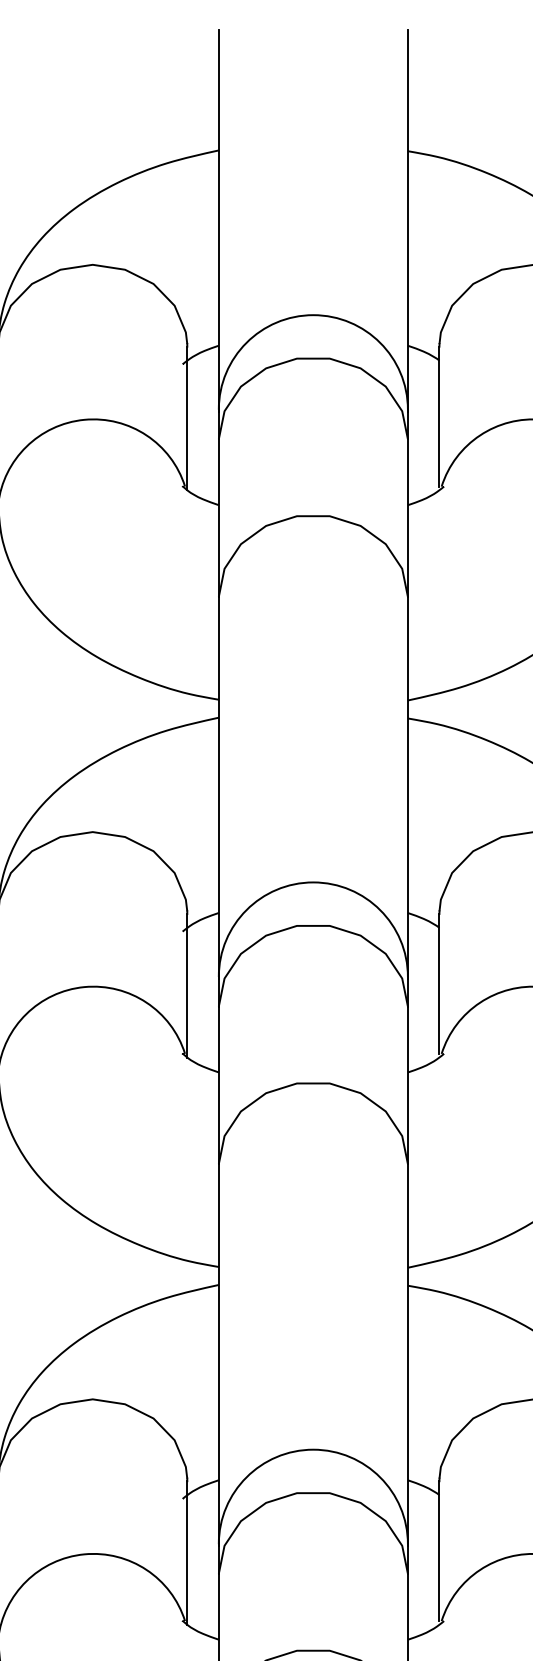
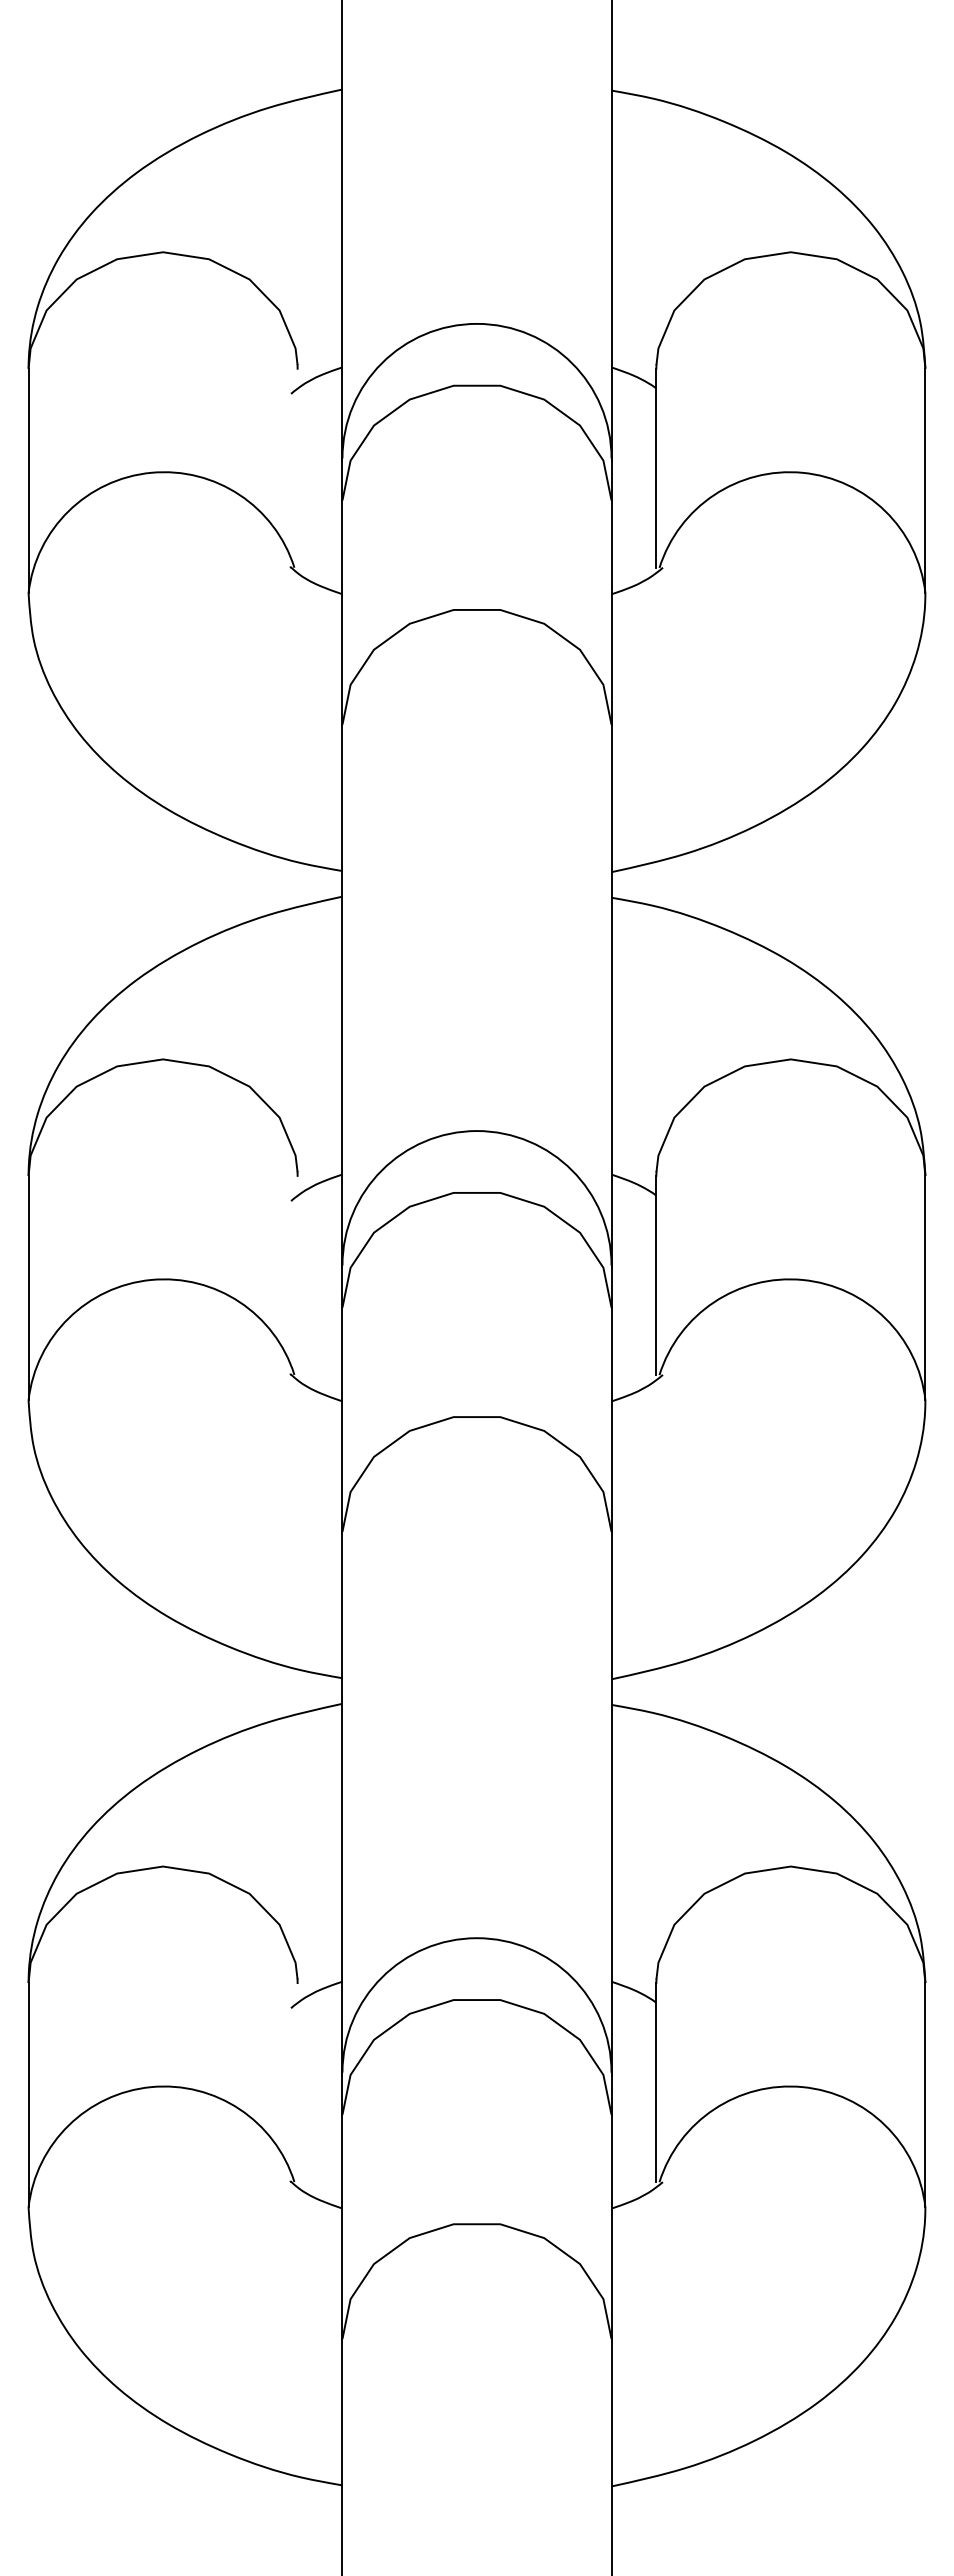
line: (187, 418) -> (297, 470), removed
line: (187, 985) -> (297, 1277), removed
line: (187, 1553) -> (297, 2085), removed

